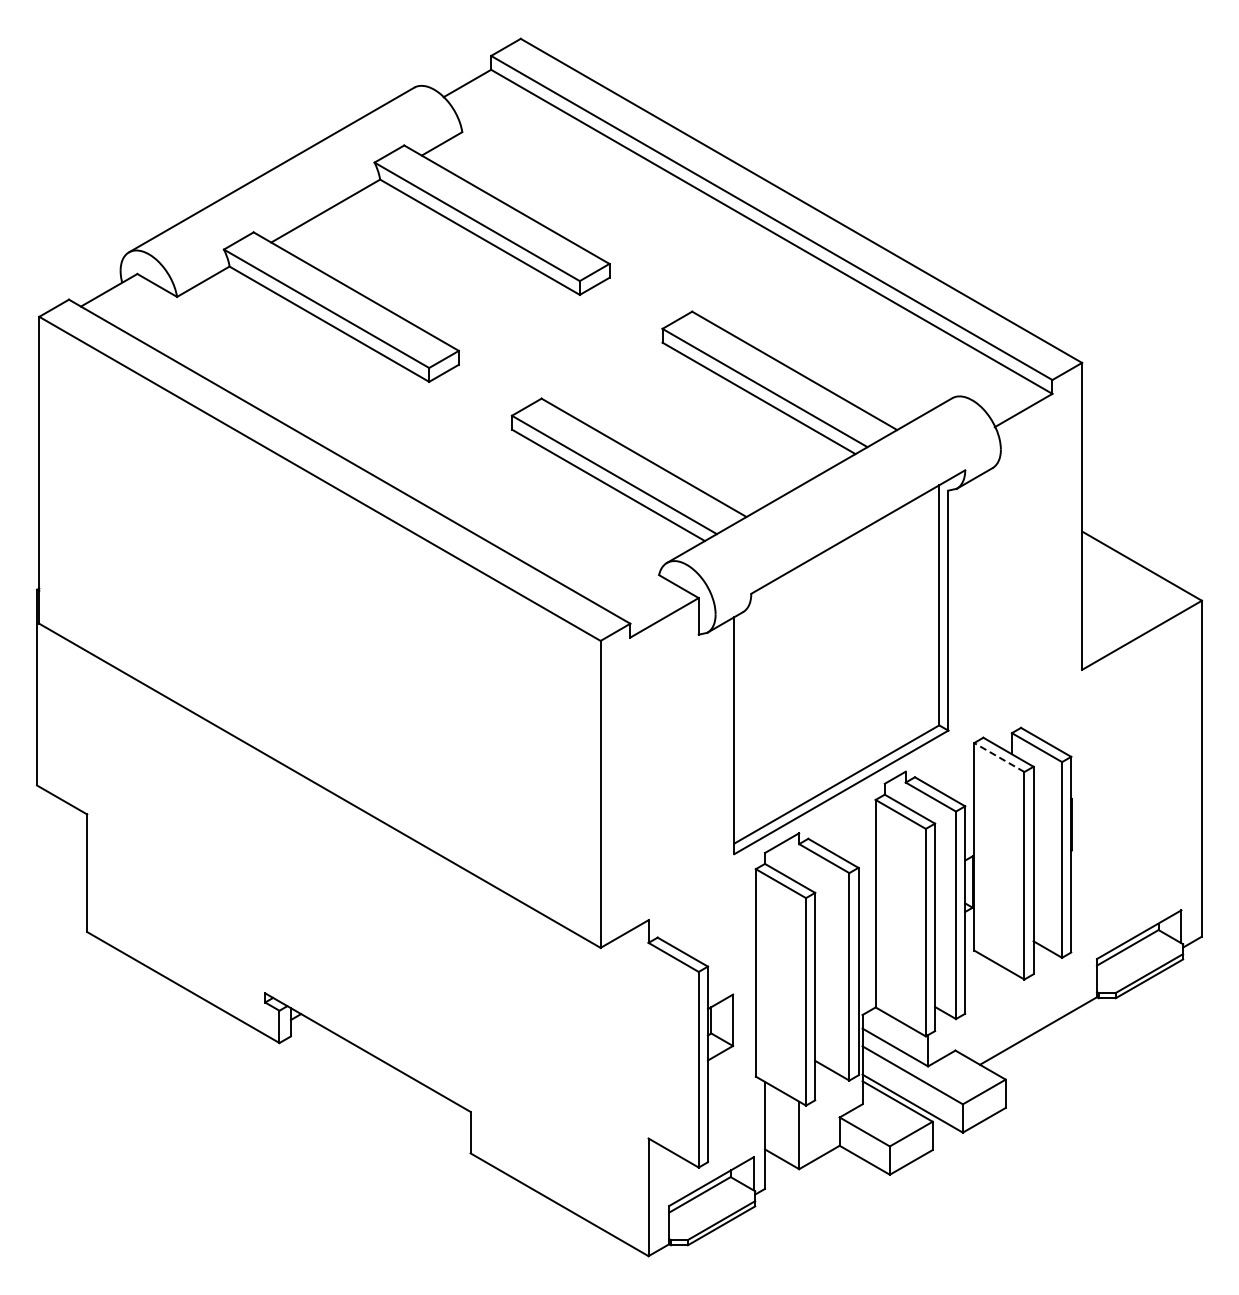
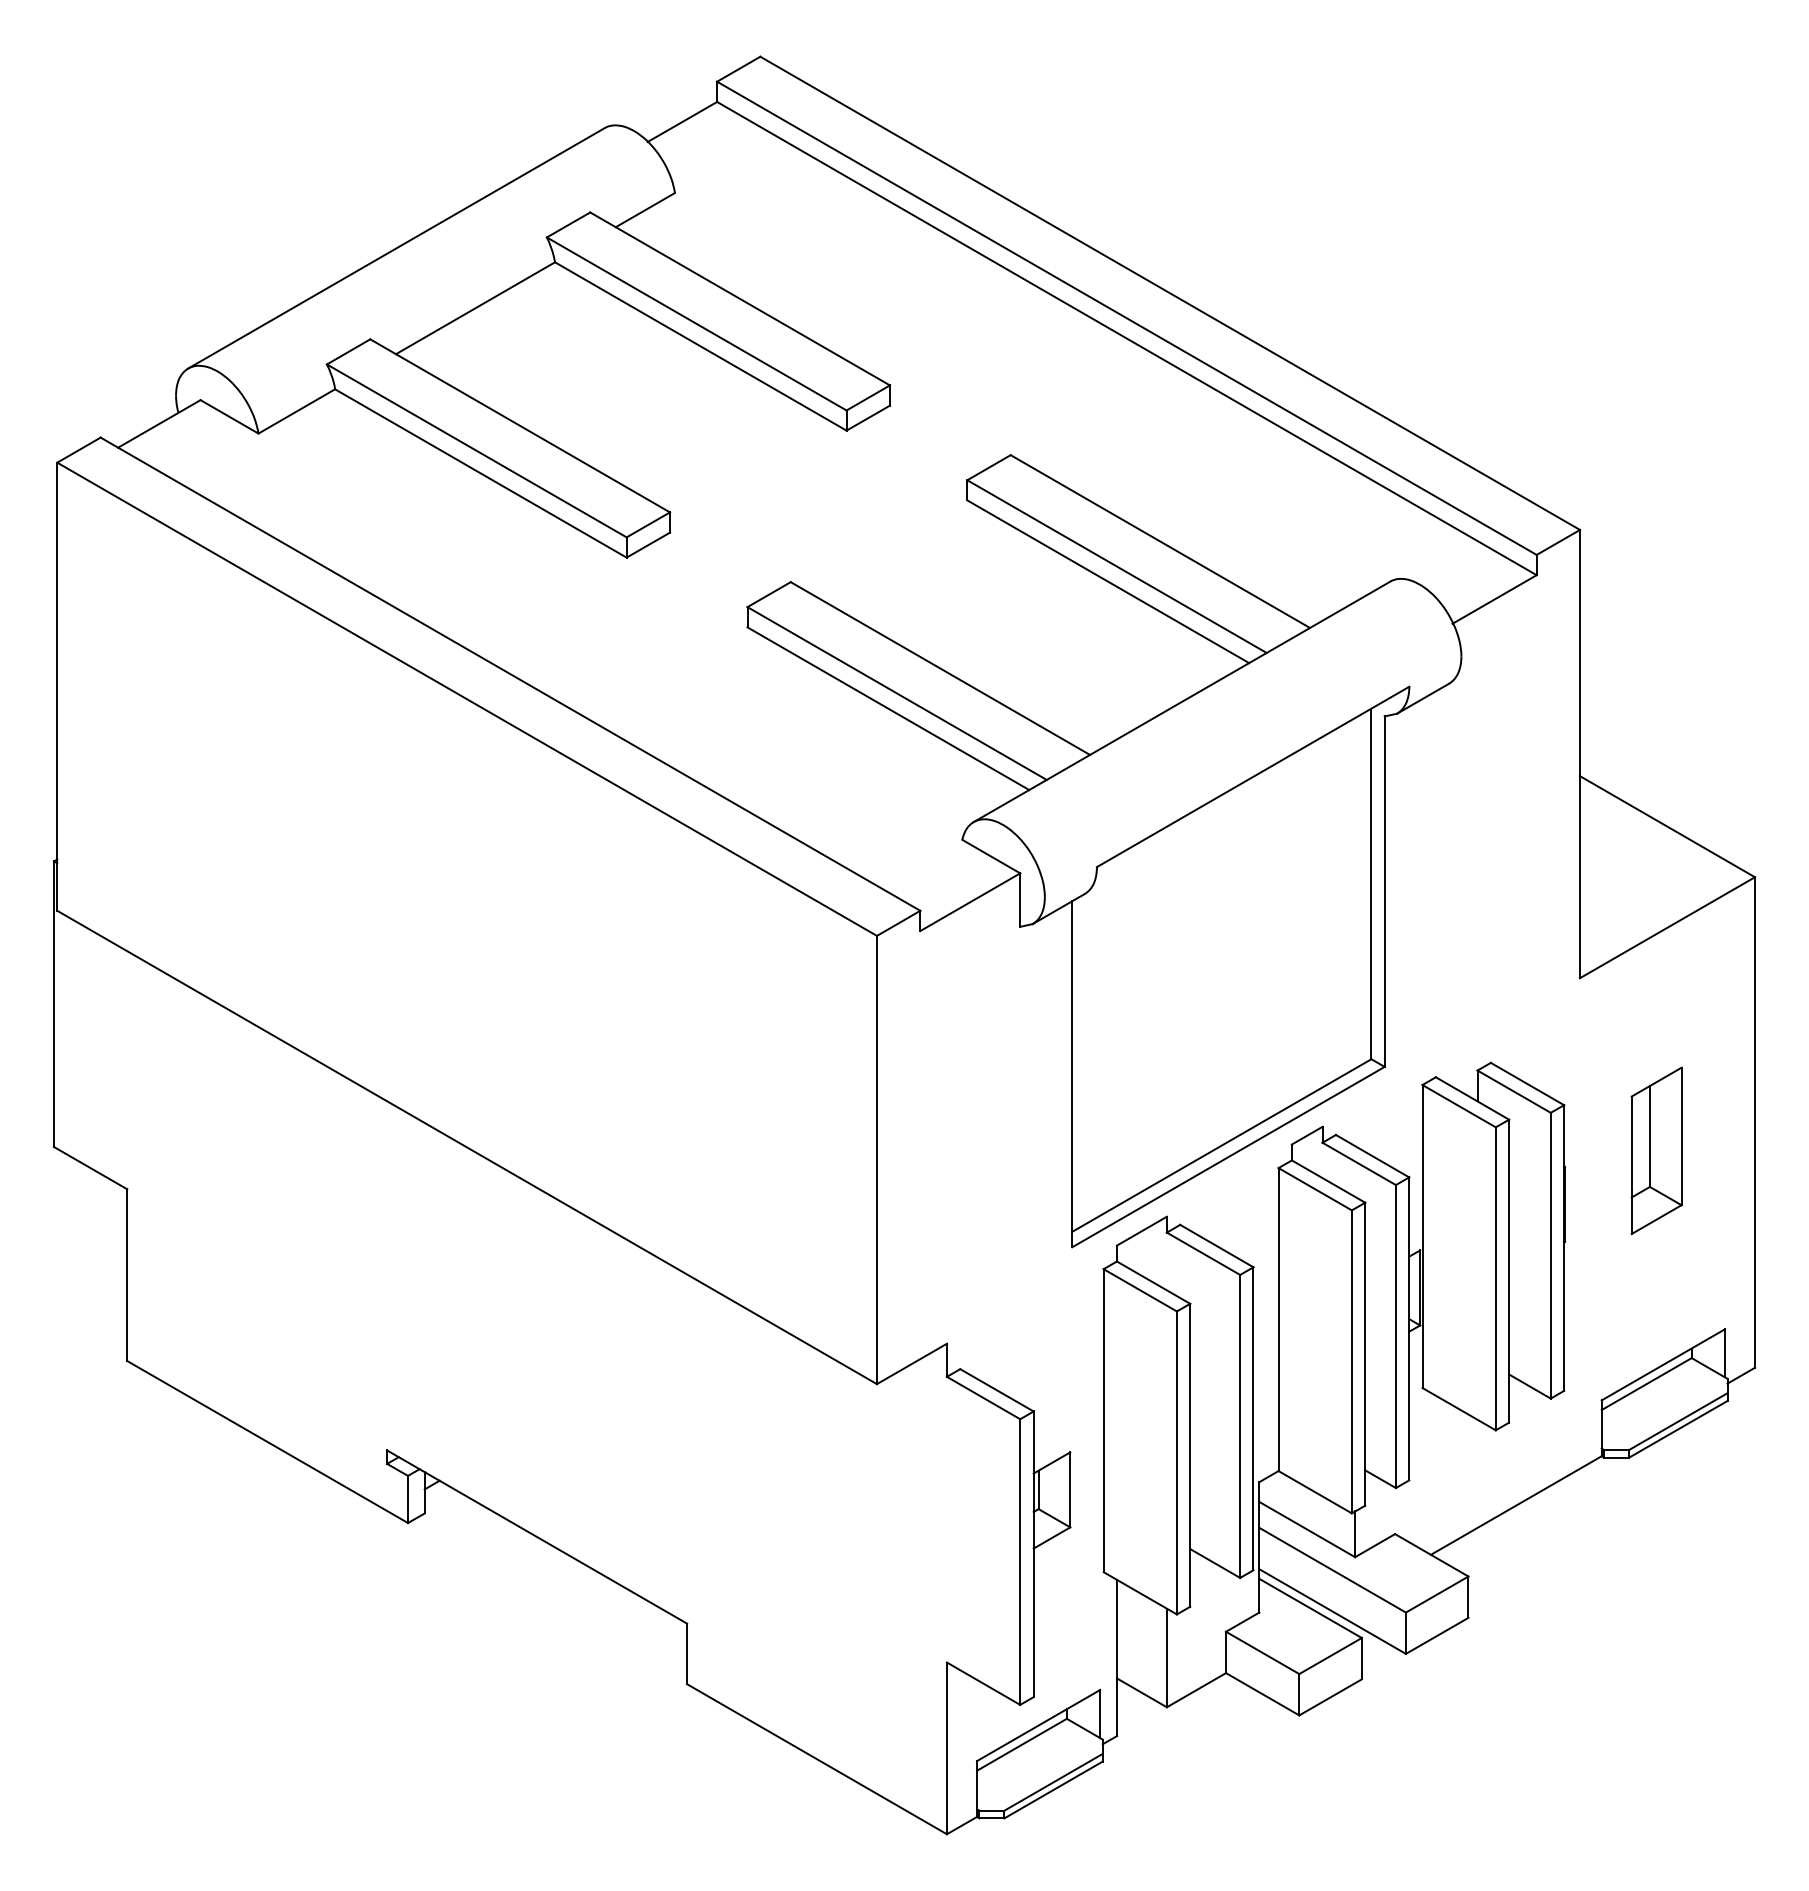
line: (999, 757) -> (1459, 1106), dashed -> solid
part: (1134, 788) -> (1656, 1151), added

